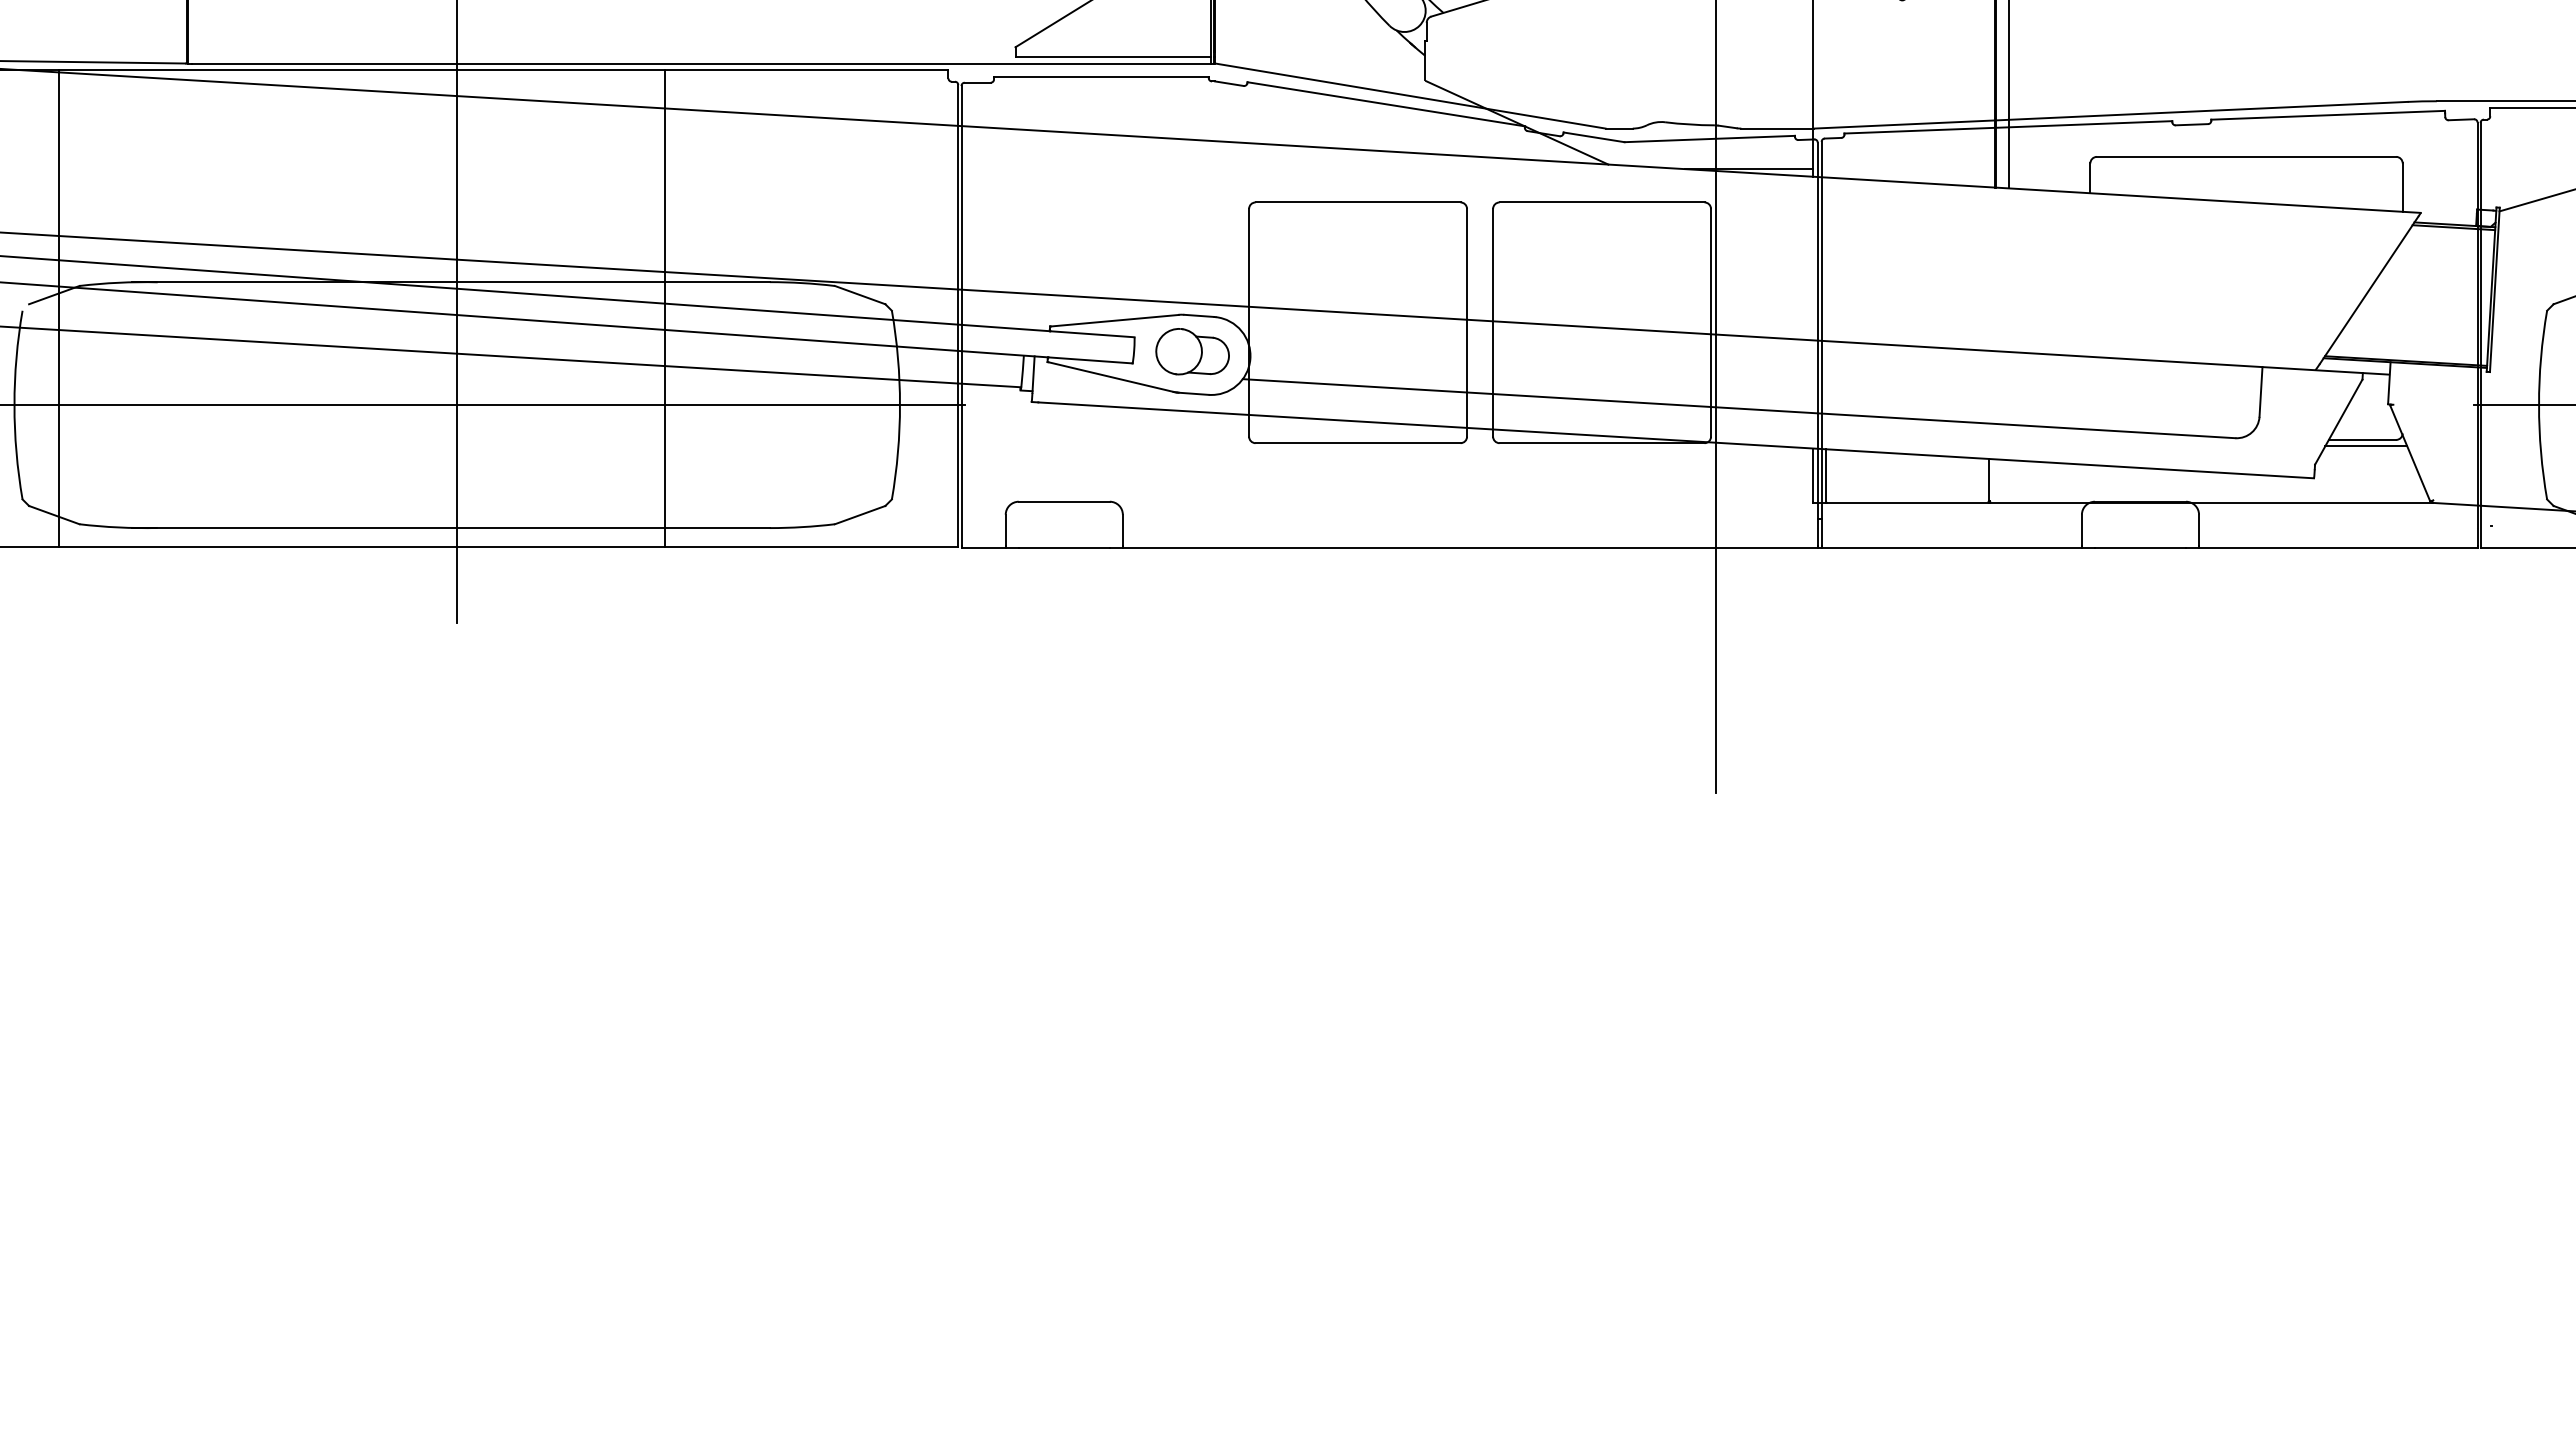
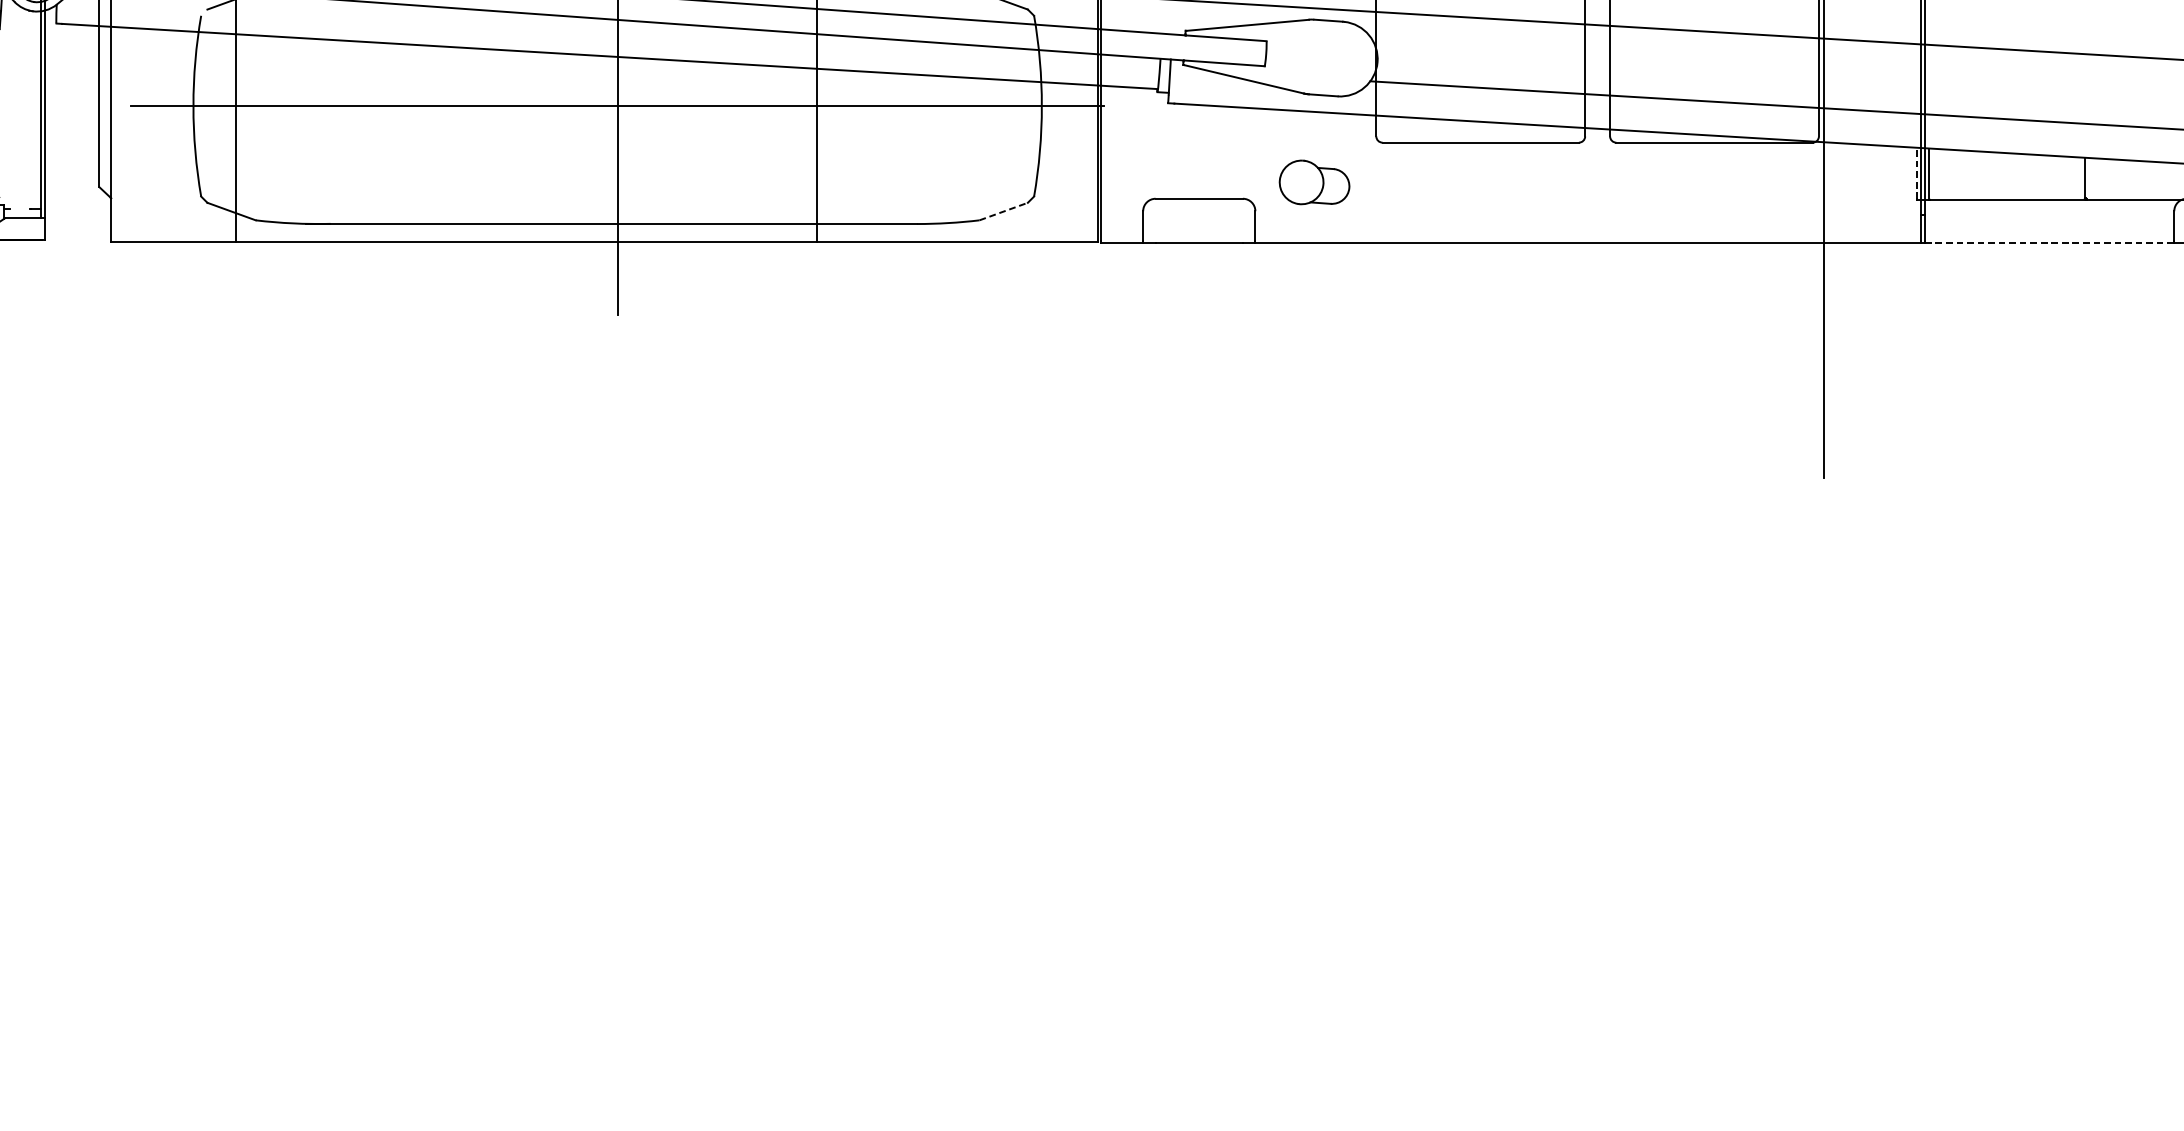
part: (1192, 351) -> (1314, 182), moved
line: (1813, 475) -> (1917, 173), solid -> dashed
line: (860, 515) -> (1004, 211), solid -> dashed
line: (1952, 548) -> (2050, 243), solid -> dashed

